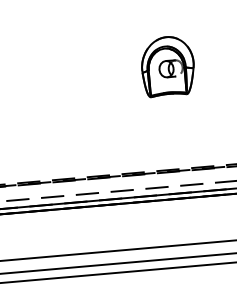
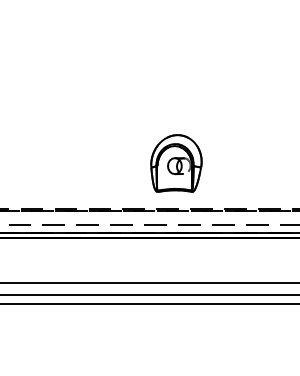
part: (167, 66) -> (176, 163), moved

